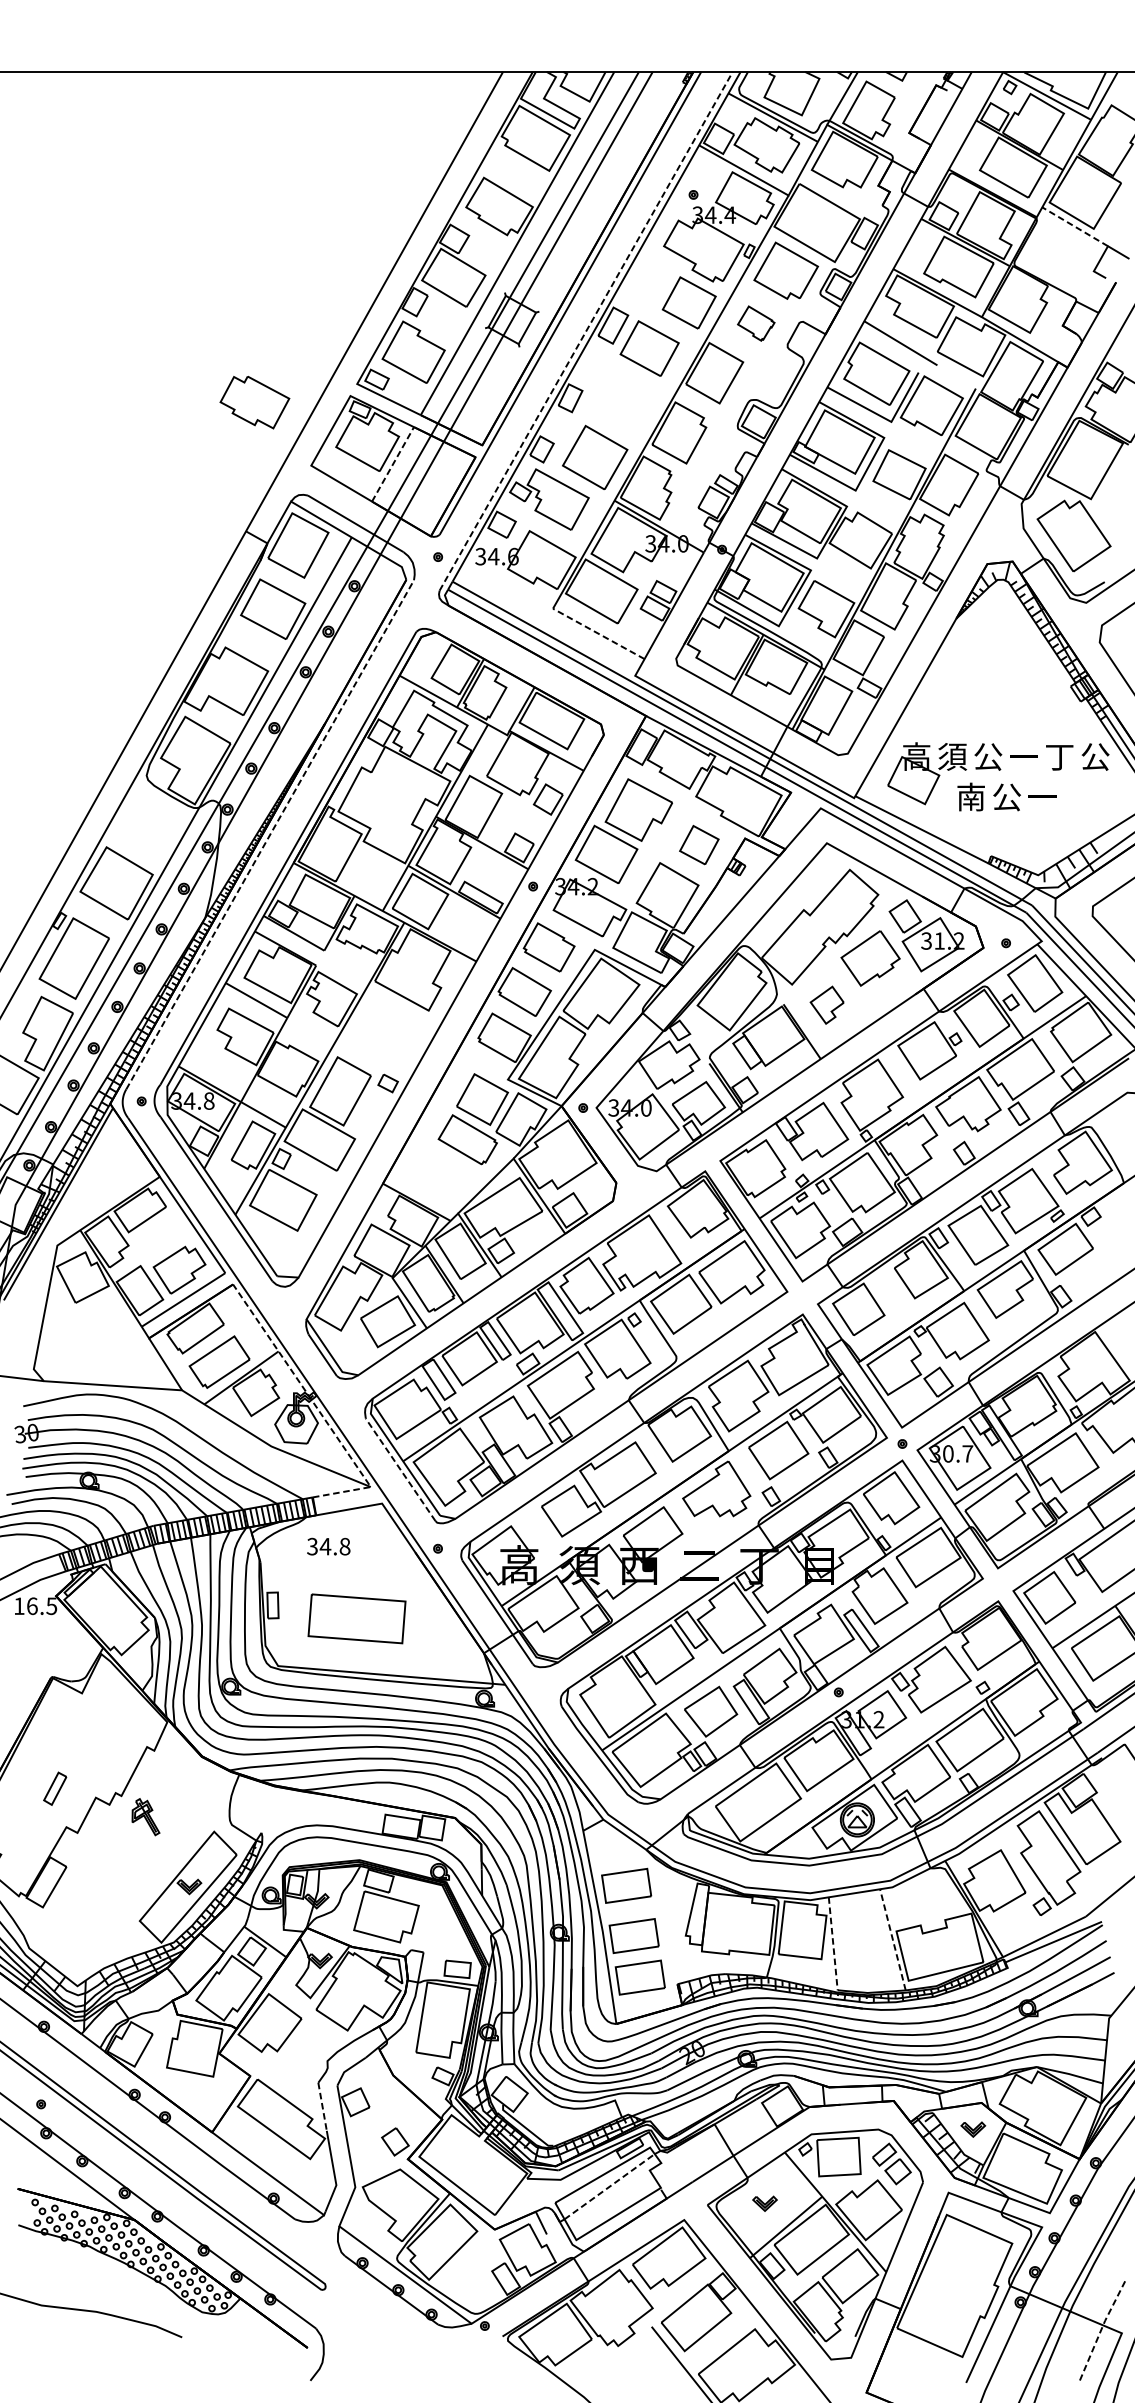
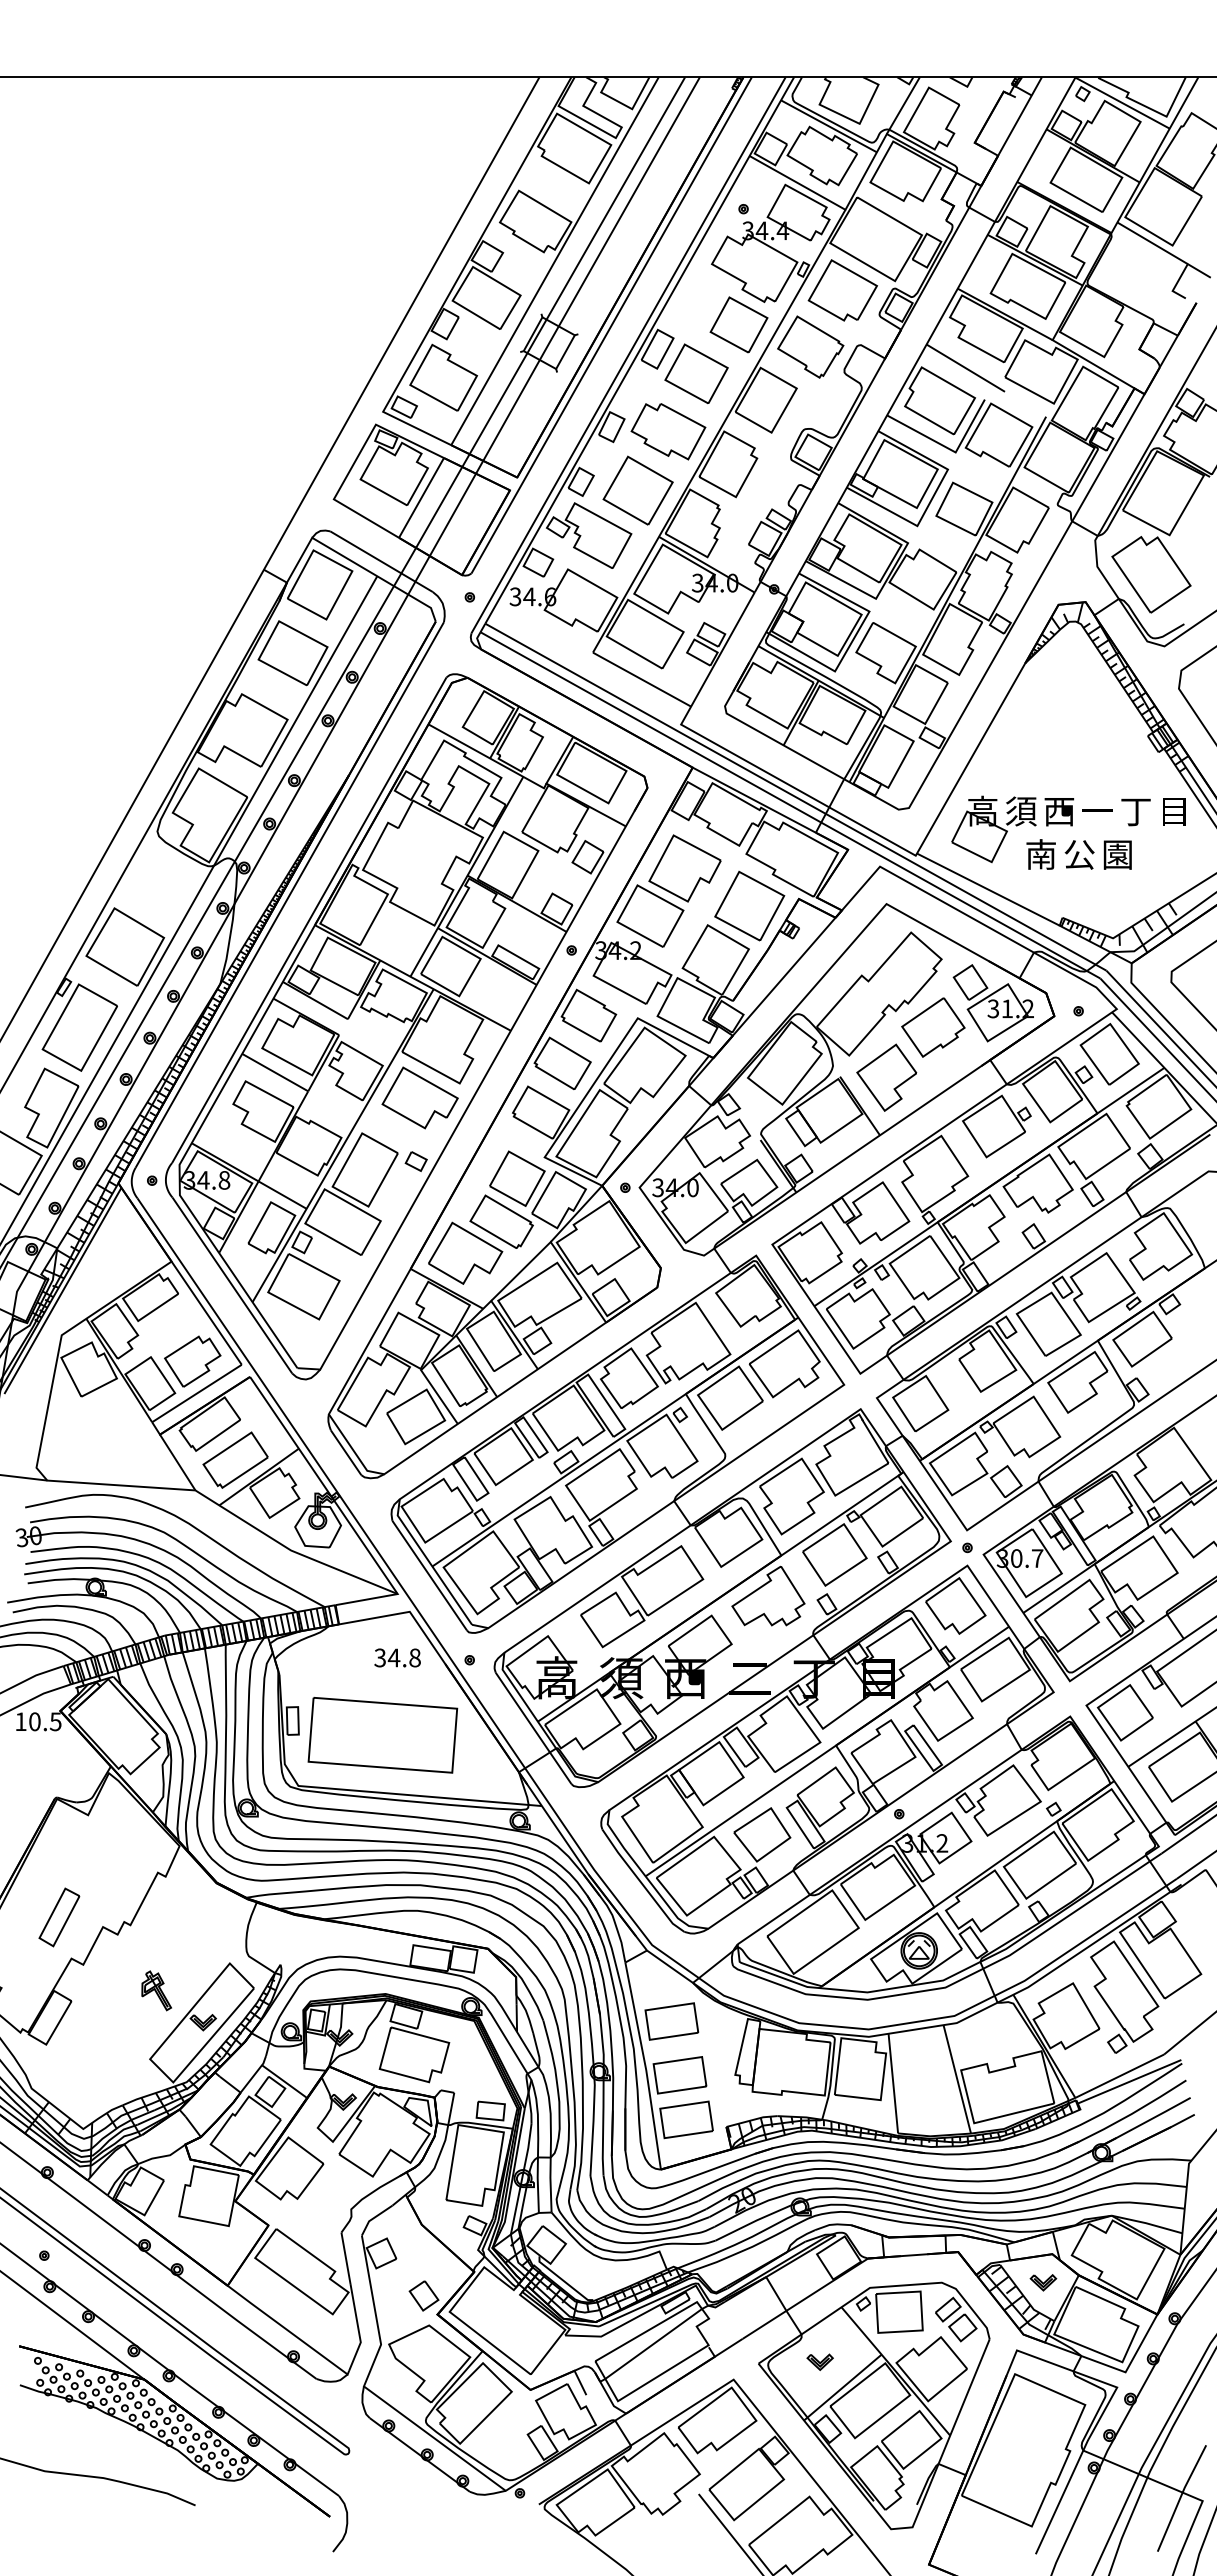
line: (1075, 226) -> (1152, 243), dashed -> solid
part: (755, 323) -> (810, 346), size x1.67
line: (586, 330) -> (628, 354), dashed -> solid
part: (254, 402) -> (668, 431), moved
line: (393, 463) -> (421, 497), dashed -> solid
line: (598, 633) -> (641, 679), dashed -> solid
text: (988, 756) -> (1059, 811), 公 -> 西
text: (1095, 756) -> (1174, 811), 公 -> 目
text: (1042, 797) -> (1117, 854), 一 -> 園
line: (270, 834) -> (290, 894), dashed -> solid
part: (699, 844) -> (749, 905), size x1.67
part: (826, 1005) -> (886, 1077), size x1.67
part: (391, 1023) -> (419, 1097), added
part: (434, 1168) -> (465, 1252), added
line: (318, 1410) -> (341, 1511), dashed -> solid
line: (400, 1469) -> (429, 1575), dashed -> solid
text: (328, 1546) -> (397, 1657), moved
text: (31, 1605) -> (34, 1721), 16.5 -> 10.5
part: (356, 1619) -> (382, 1735), size x1.43
part: (55, 1788) -> (59, 1917), size x1.67
part: (145, 1816) -> (156, 1990), moved
line: (893, 1939) -> (957, 2079), dashed -> solid
line: (833, 1944) -> (893, 2084), dashed -> solid
line: (323, 2106) -> (346, 2258), dashed -> solid
line: (609, 2186) -> (653, 2343), dashed -> solid
line: (1101, 2329) -> (1180, 2496), dashed -> solid

